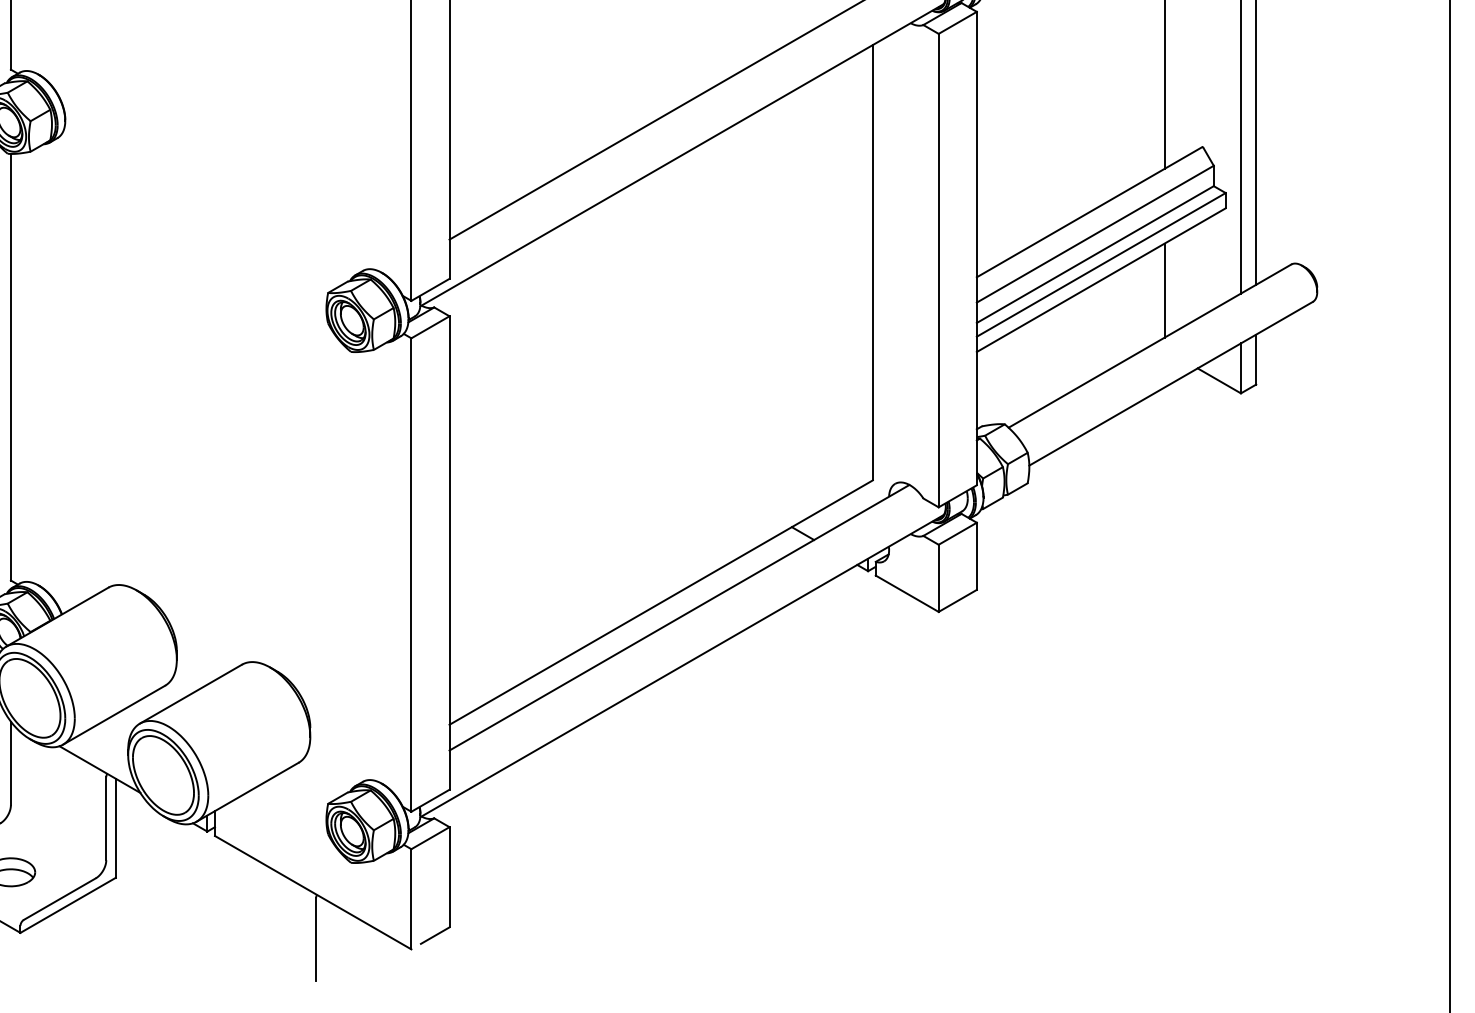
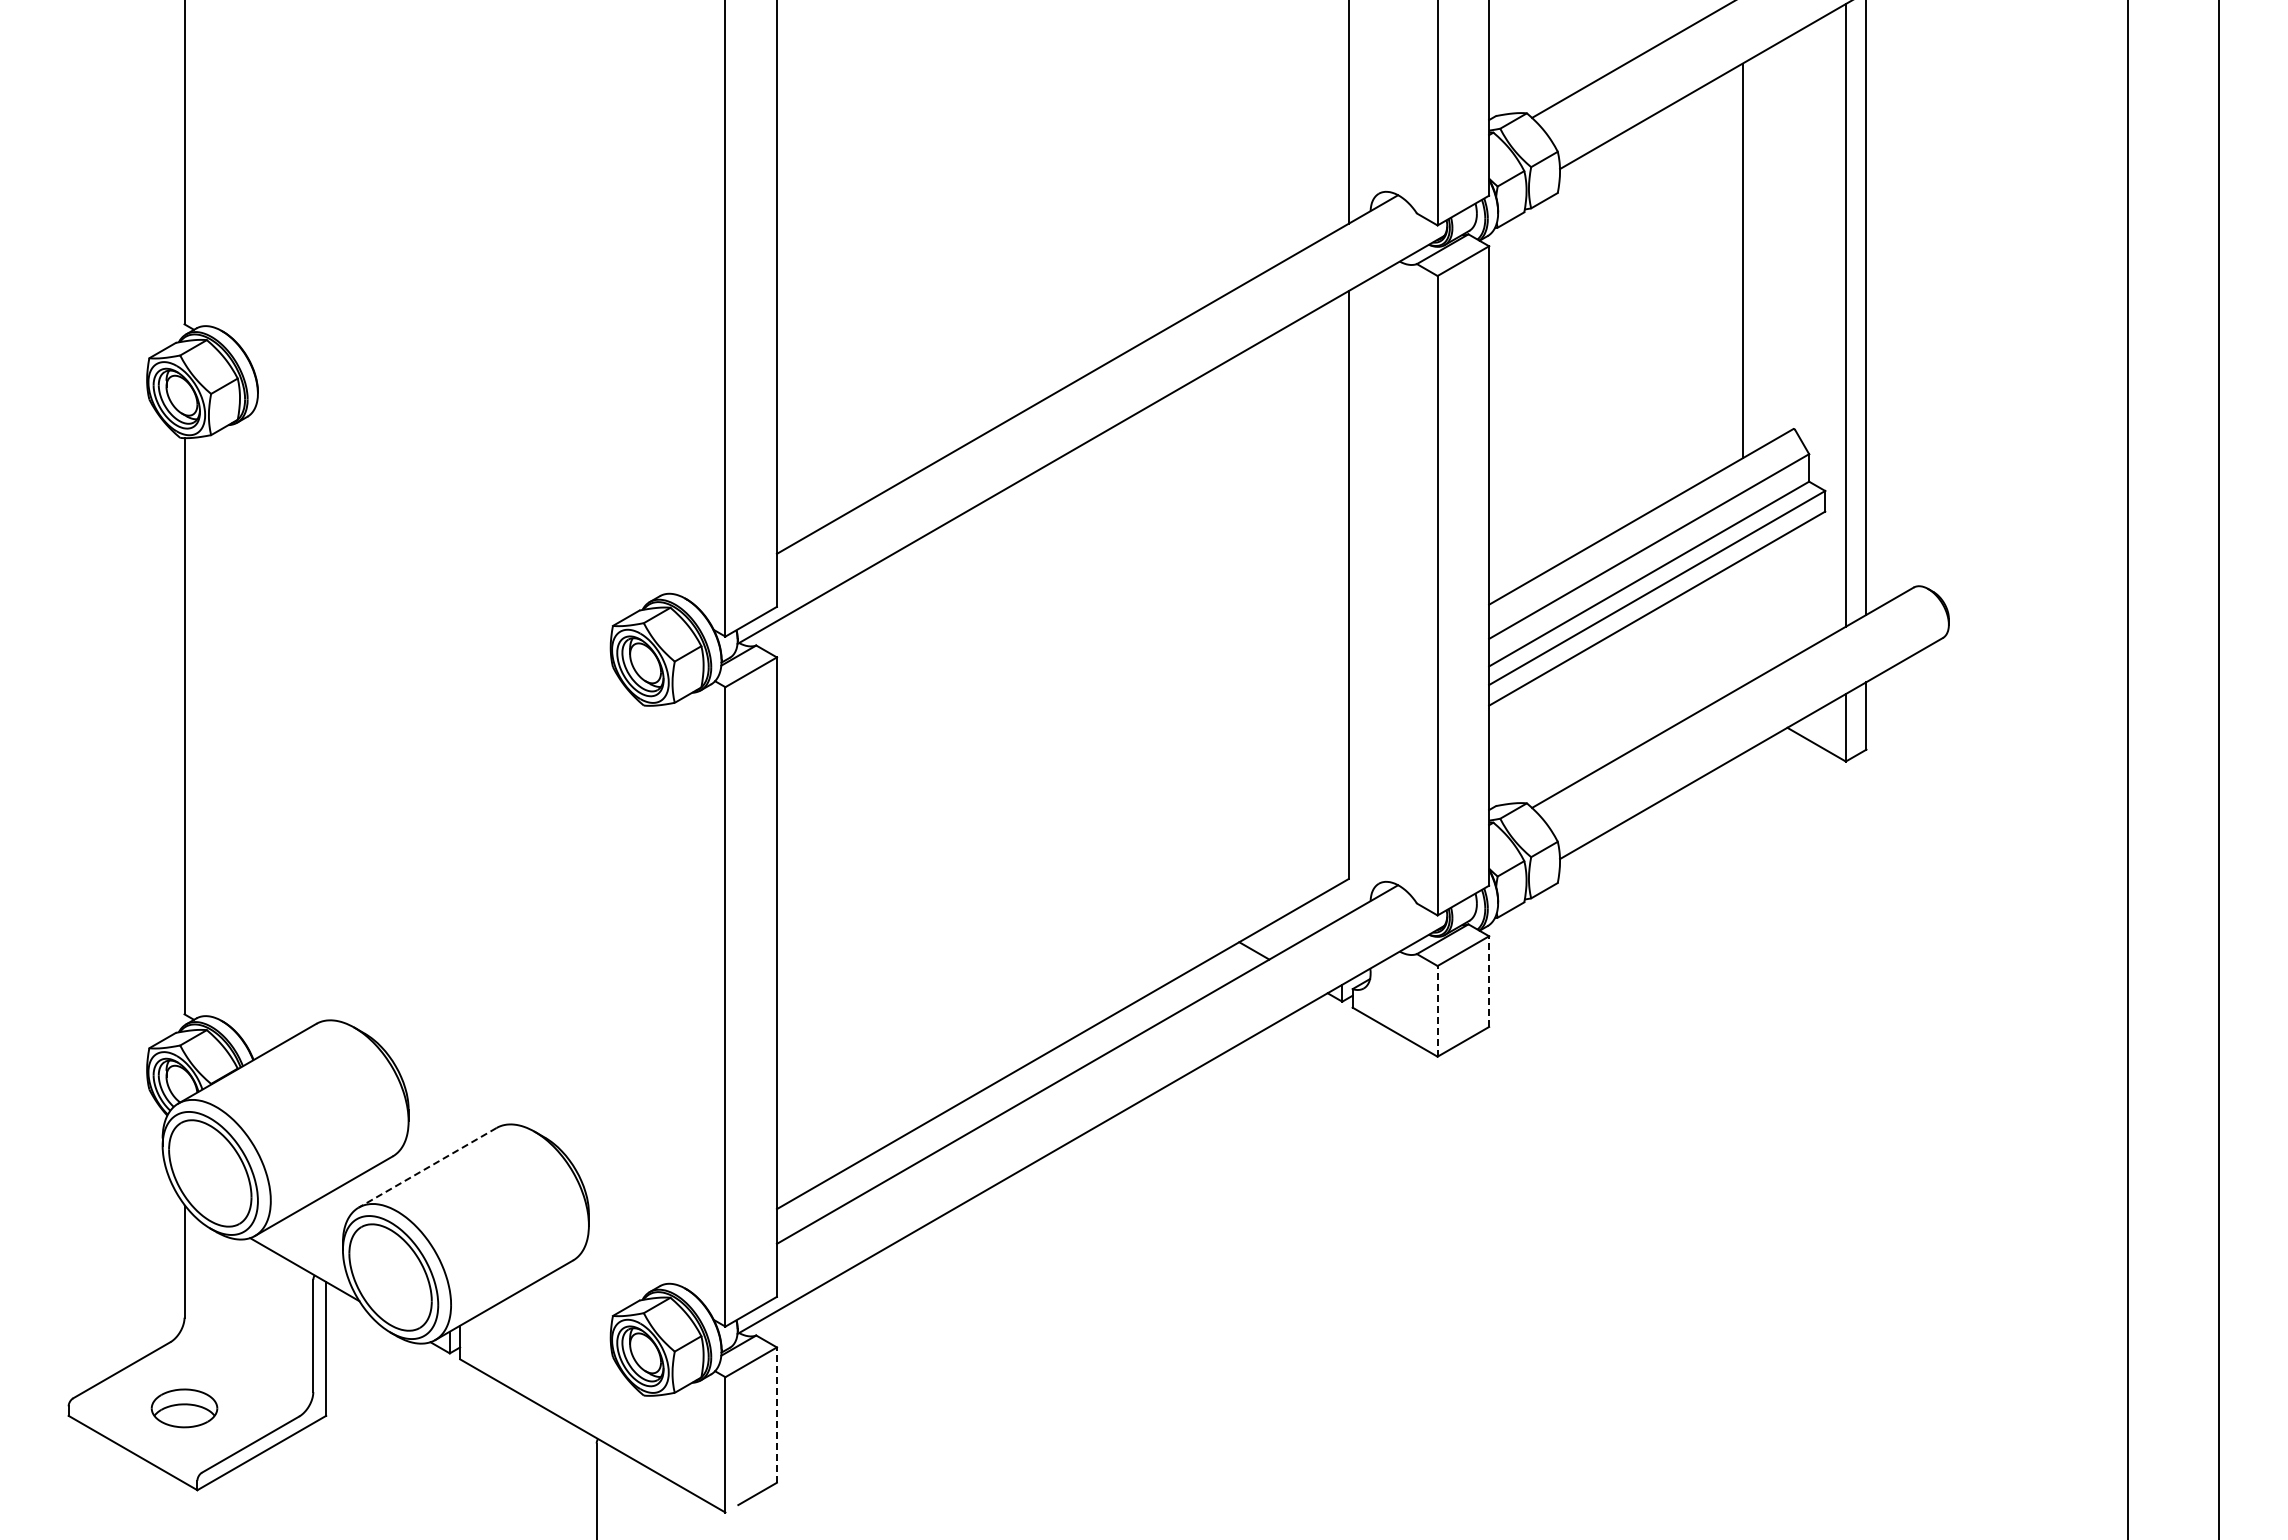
line: (1164, 290) -> (1742, 622), removed
line: (977, 556) -> (1489, 981), solid -> dashed
line: (938, 577) -> (1437, 1010), solid -> dashed
line: (190, 693) -> (427, 1167), solid -> dashed
line: (449, 877) -> (776, 1415), solid -> dashed

